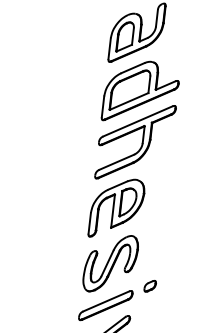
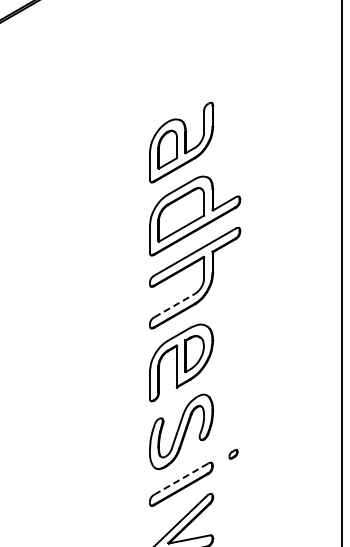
line: (117, 162) -> (175, 305), solid -> dashed
part: (150, 286) -> (233, 454), size x0.6
line: (106, 300) -> (181, 478), solid -> dashed

